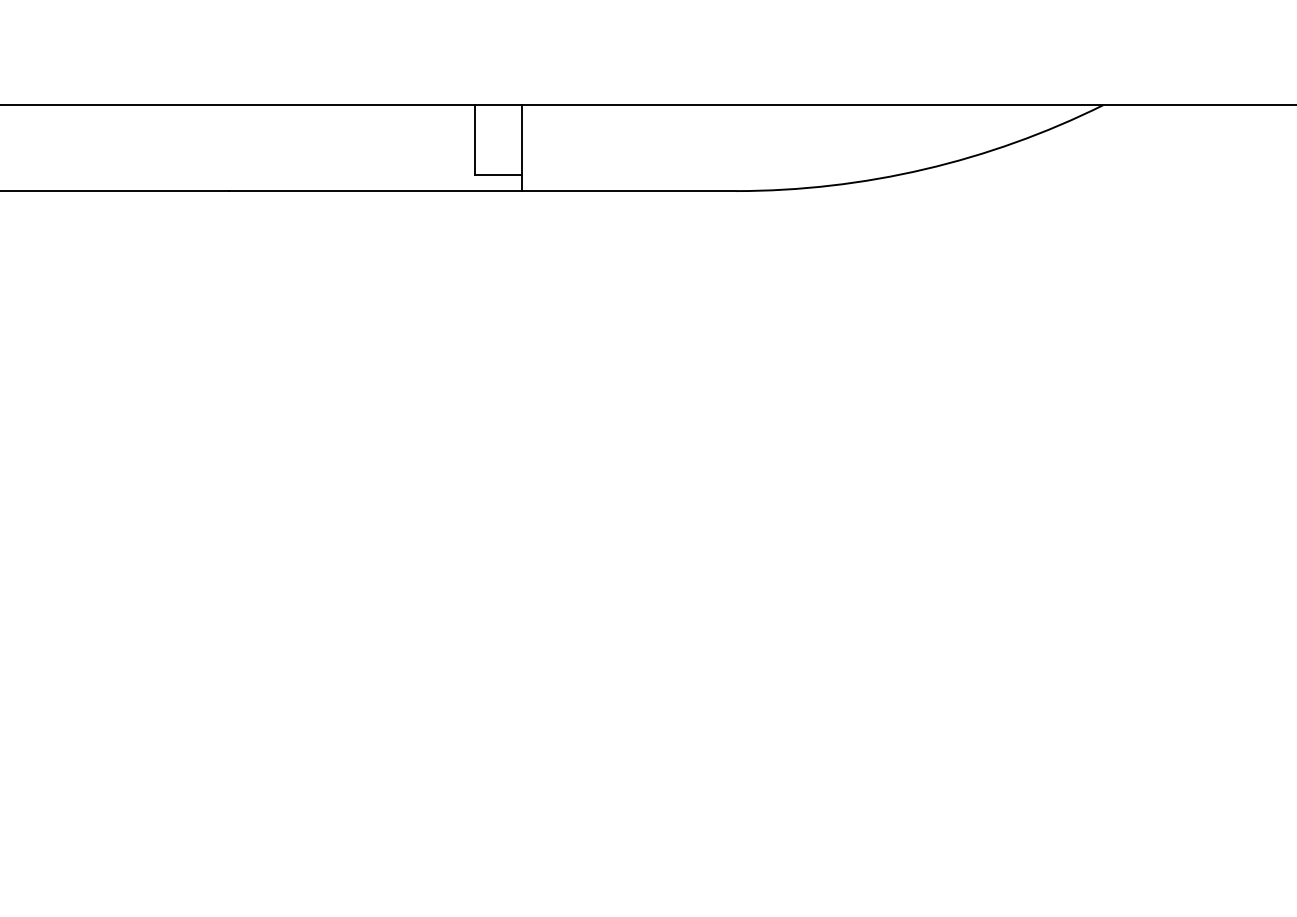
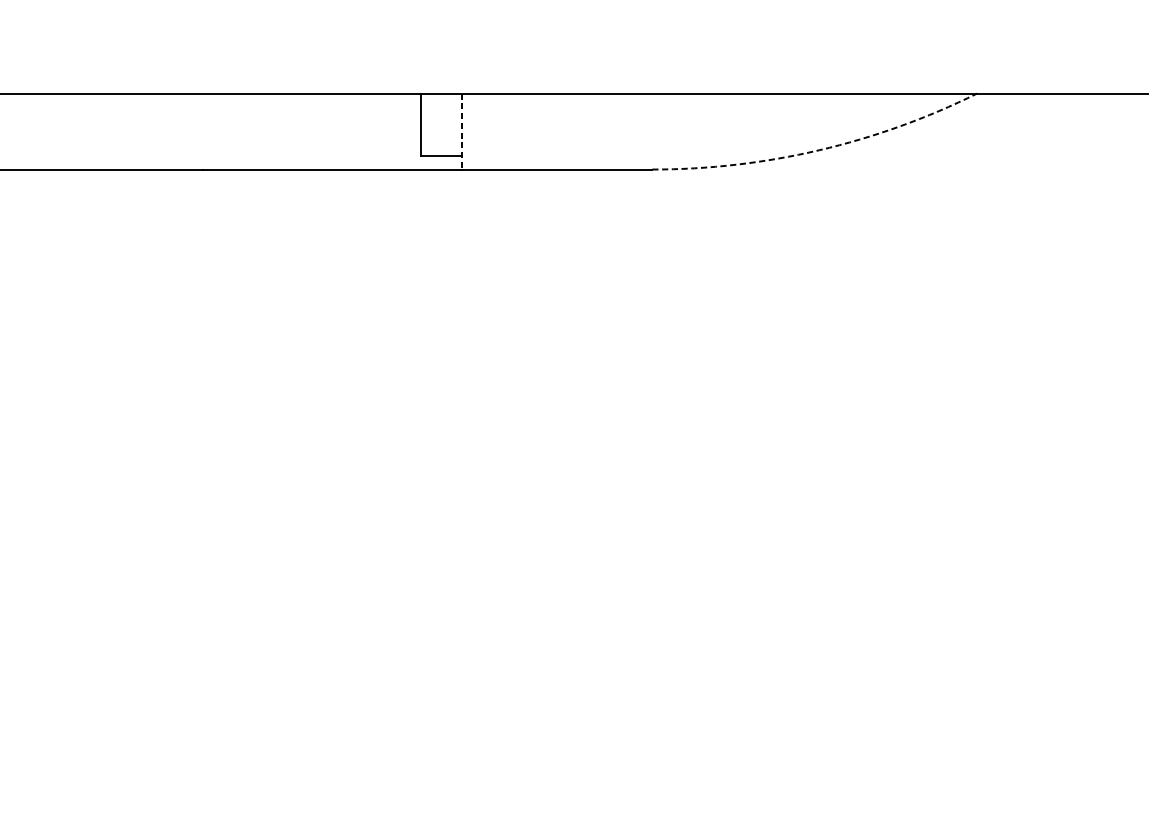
line: (521, 148) -> (461, 131), solid -> dashed
arc: (924, 169) -> (819, 150), solid -> dashed

